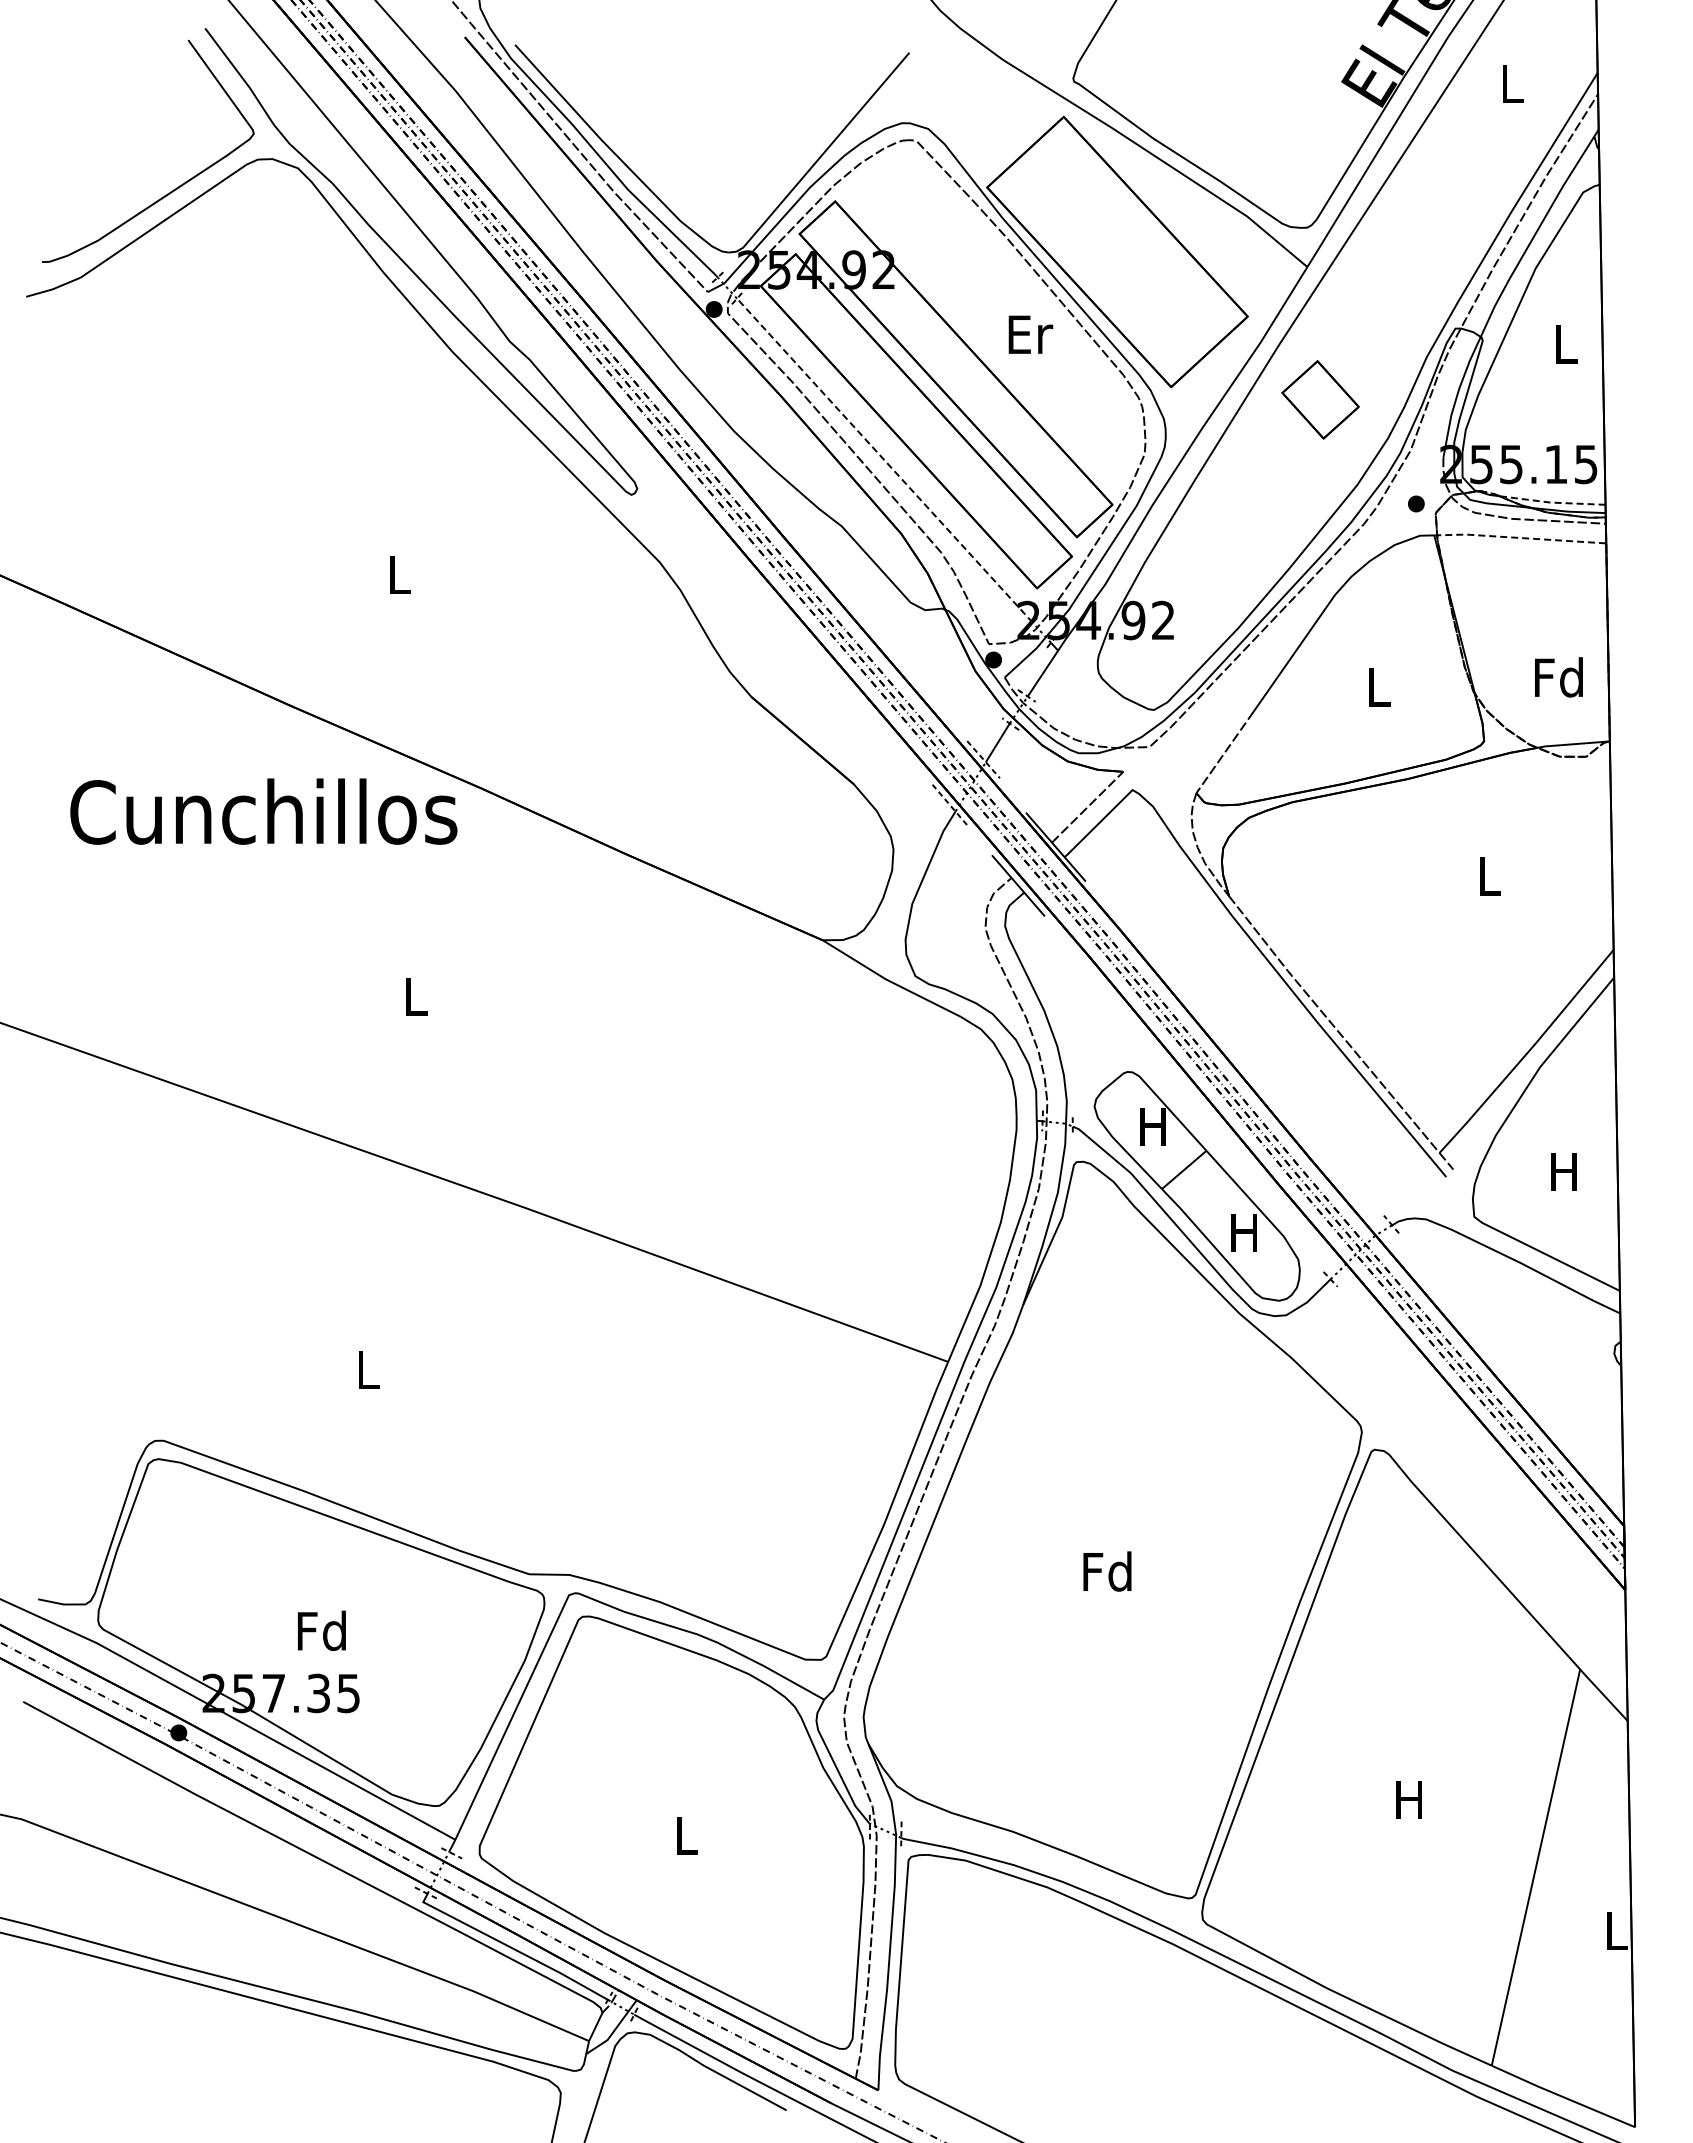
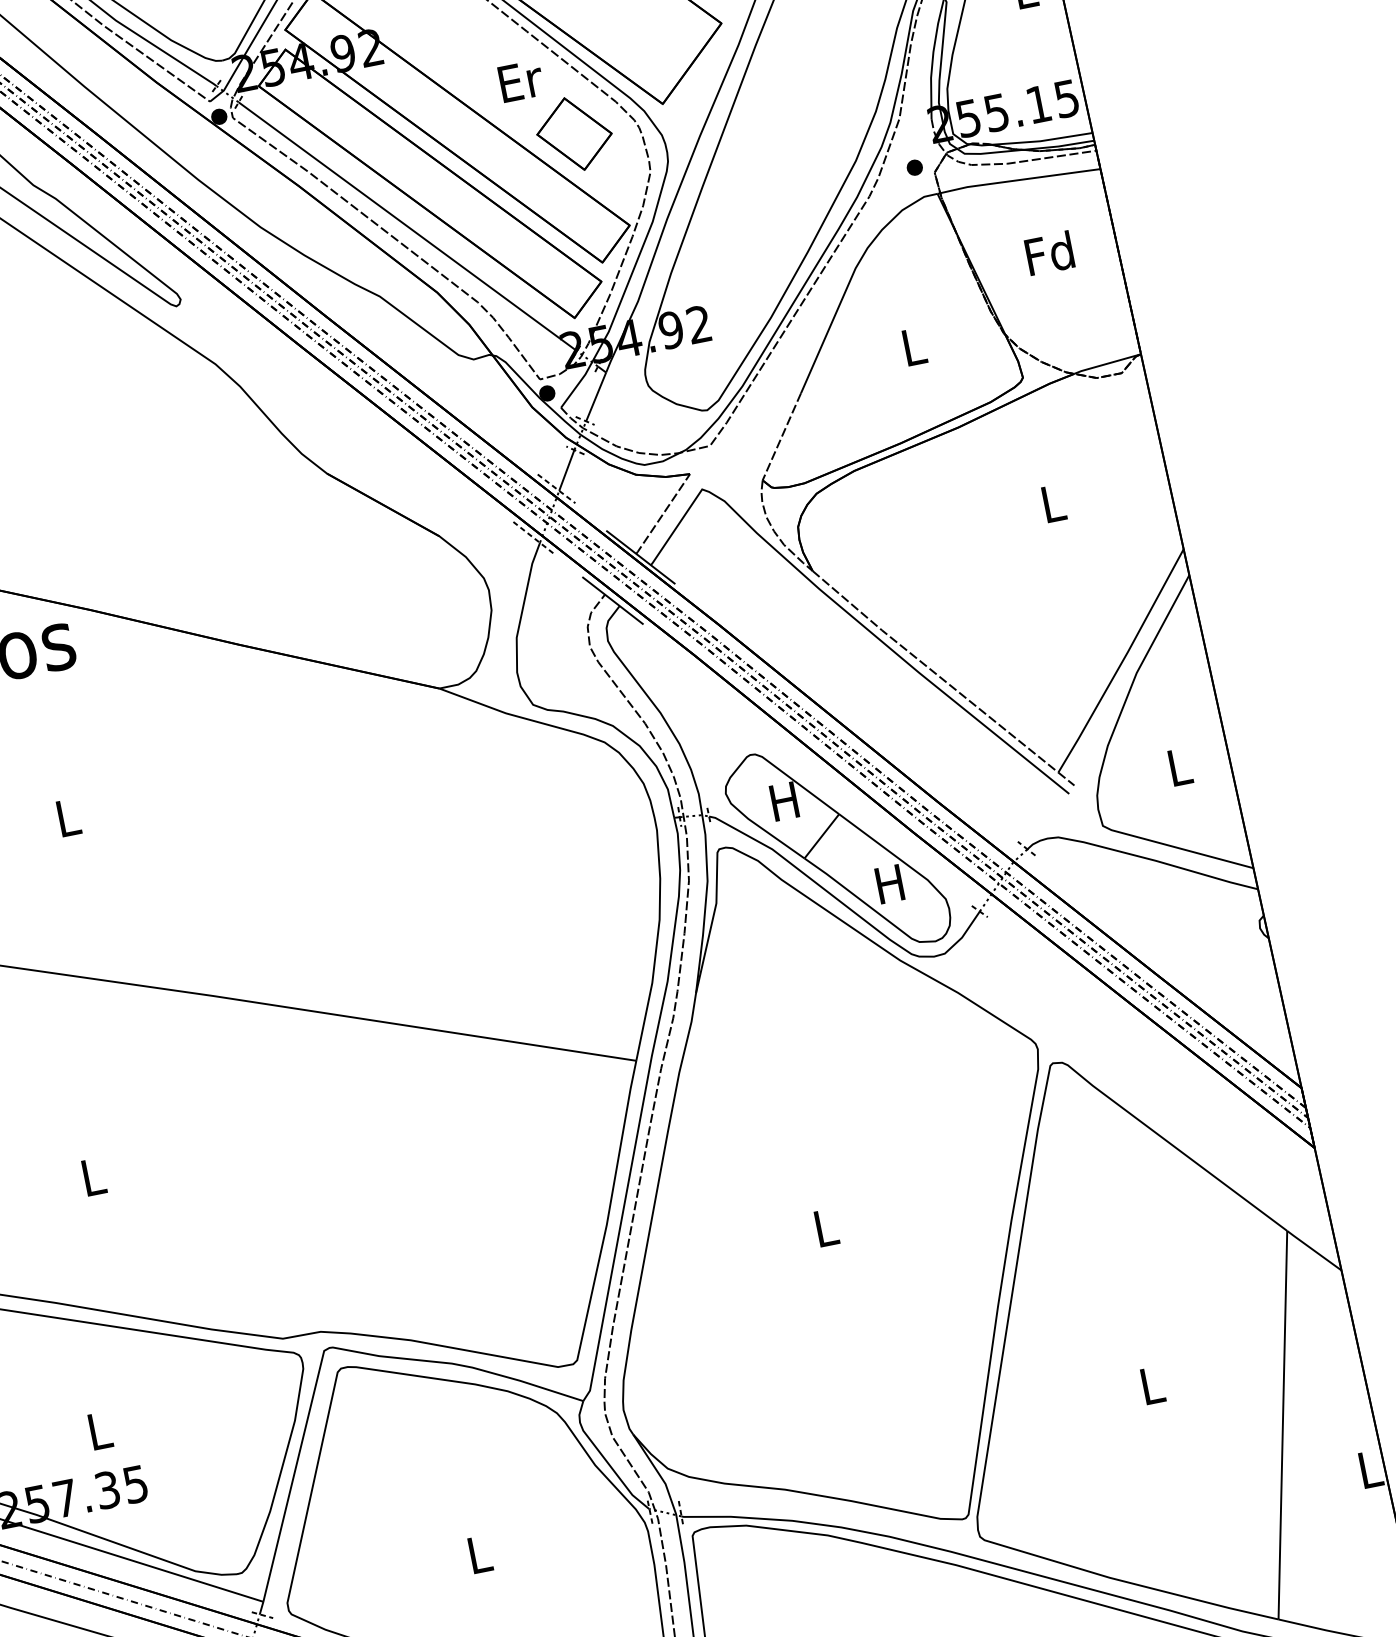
part: (1320, 399) -> (574, 133), moved
line: (884, 460) -> (407, 226), dashed -> solid
line: (1551, 502) -> (1041, 140), dashed -> solid
line: (1519, 537) -> (1017, 179), dashed -> solid
text: (1558, 677) -> (1049, 253), moved
text: (1563, 1171) -> (1178, 766), H -> L
text: (1107, 1571) -> (825, 1227), Fd -> L
text: (321, 1630) -> (98, 1430), Fd -> L
text: (1408, 1799) -> (1150, 1385), H -> L

